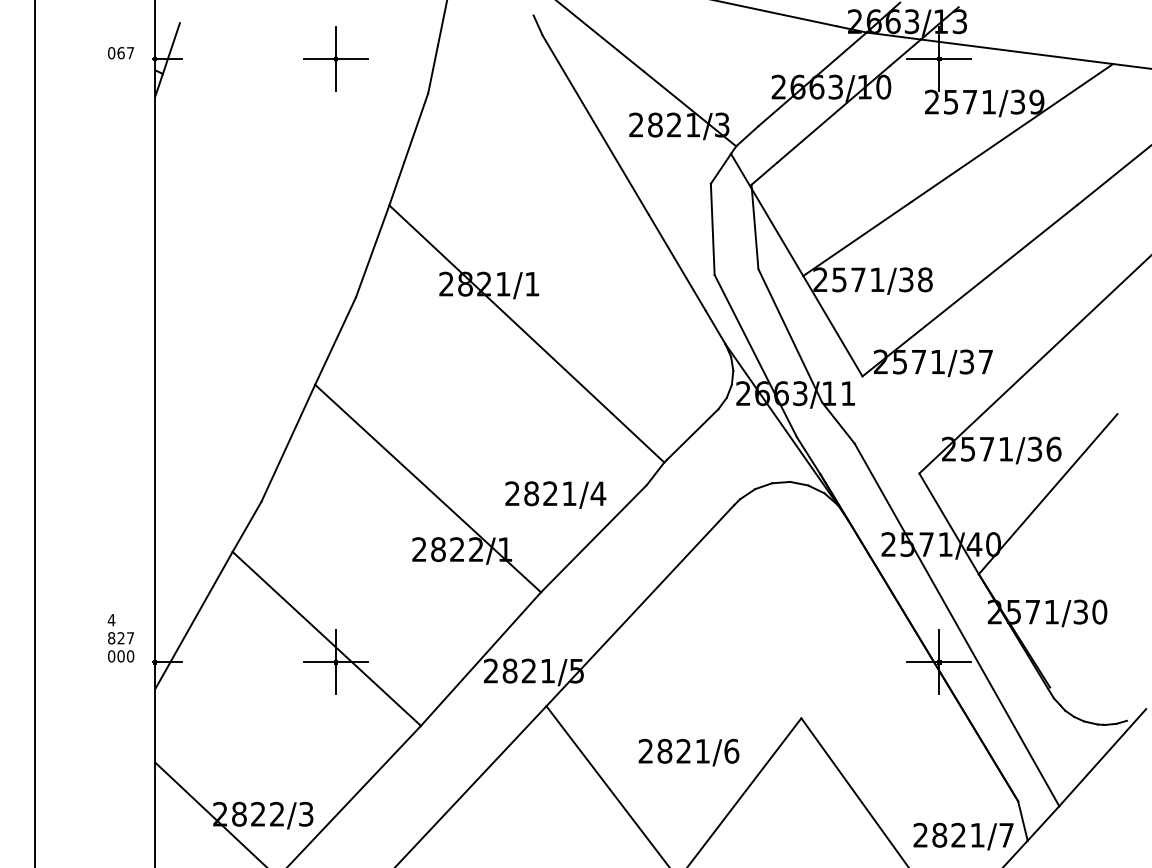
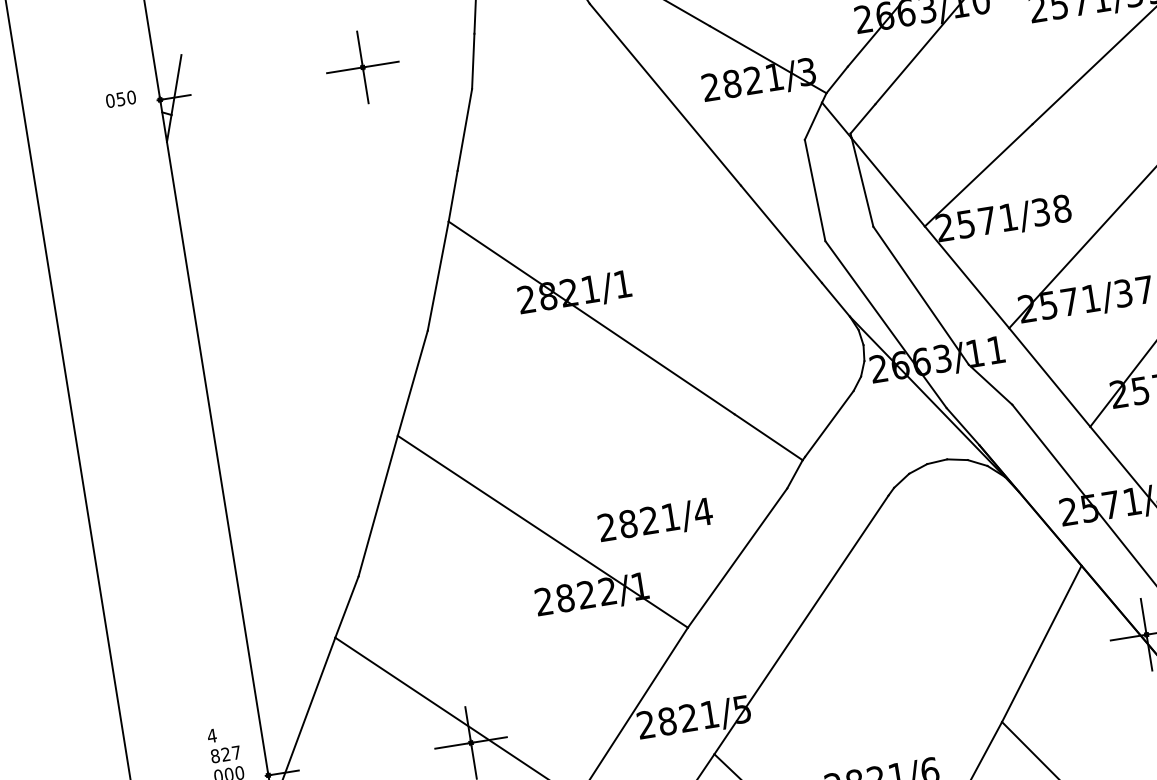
text: (125, 53) -> (125, 98), 067 -> 050
line: (890, 424) -> (1049, 377), added
text: (555, 494) -> (655, 520), moved
line: (846, 655) -> (1041, 643), added

